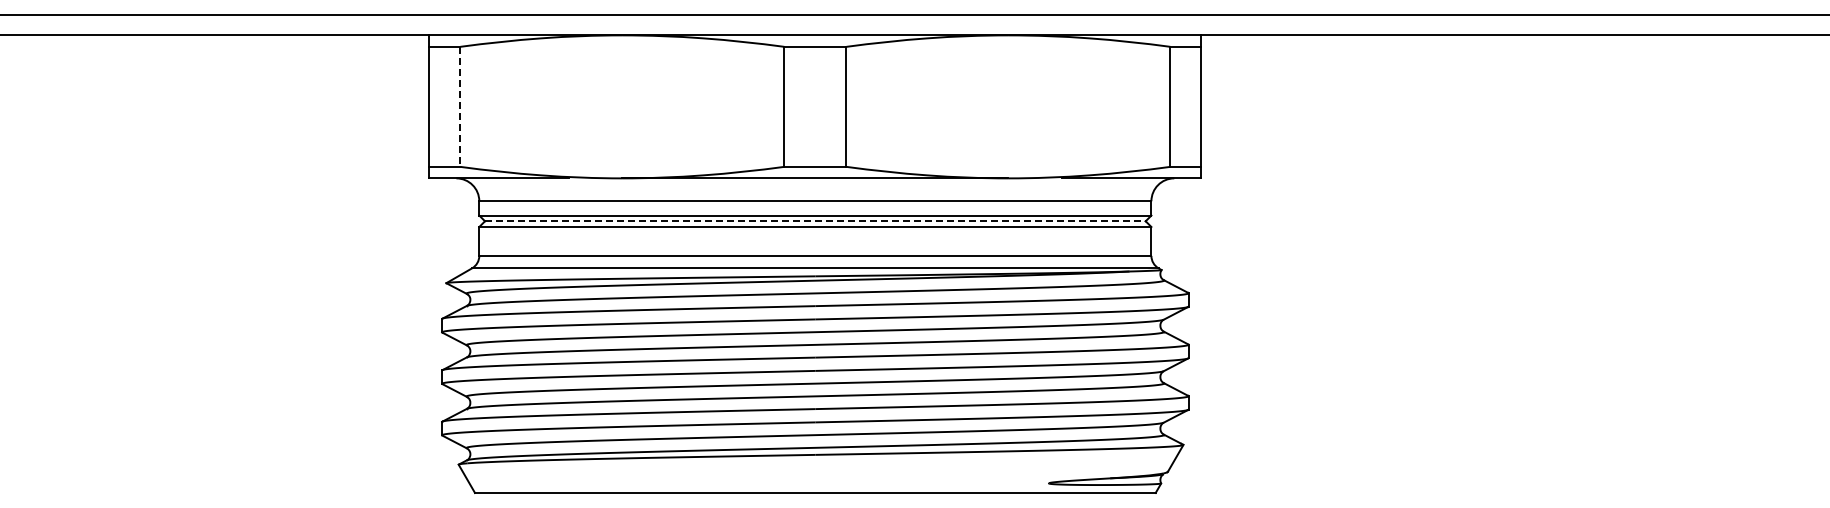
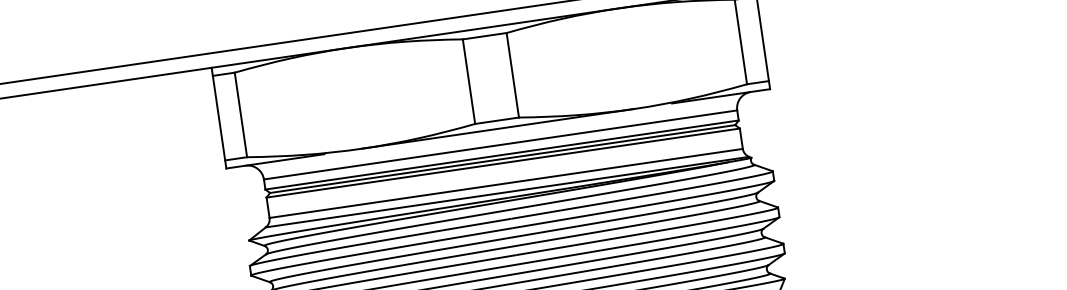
line: (460, 107) -> (241, 115), dashed -> solid
line: (815, 221) -> (502, 159), dashed -> solid

